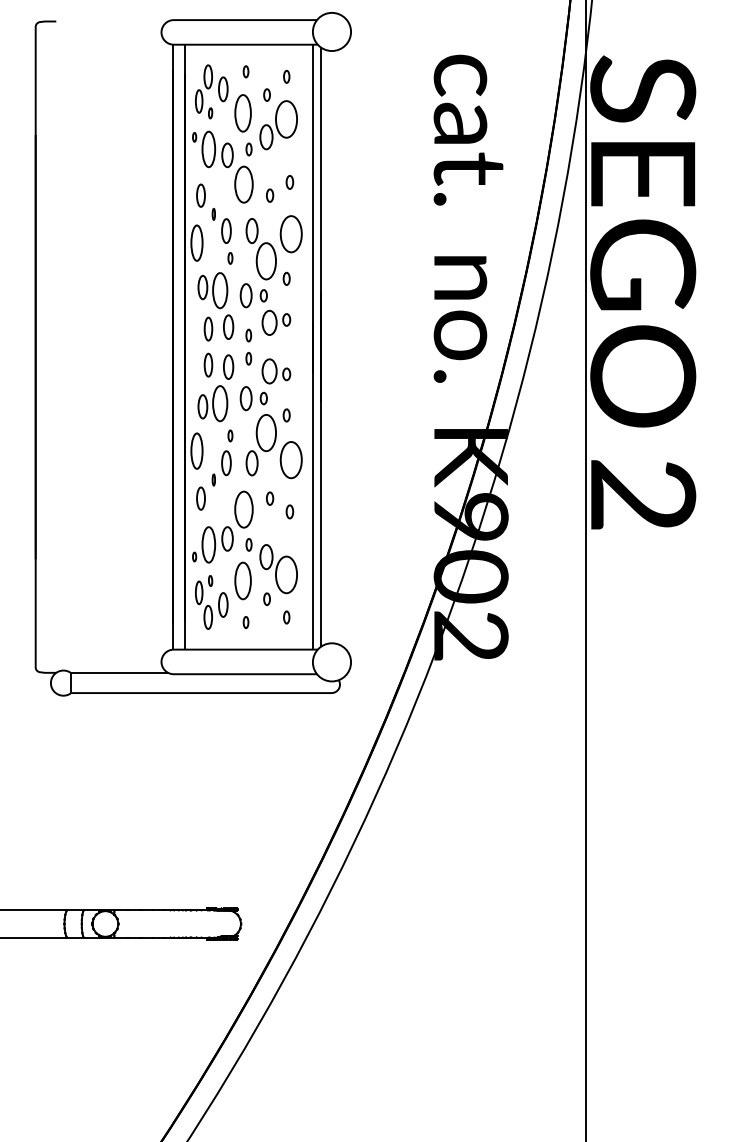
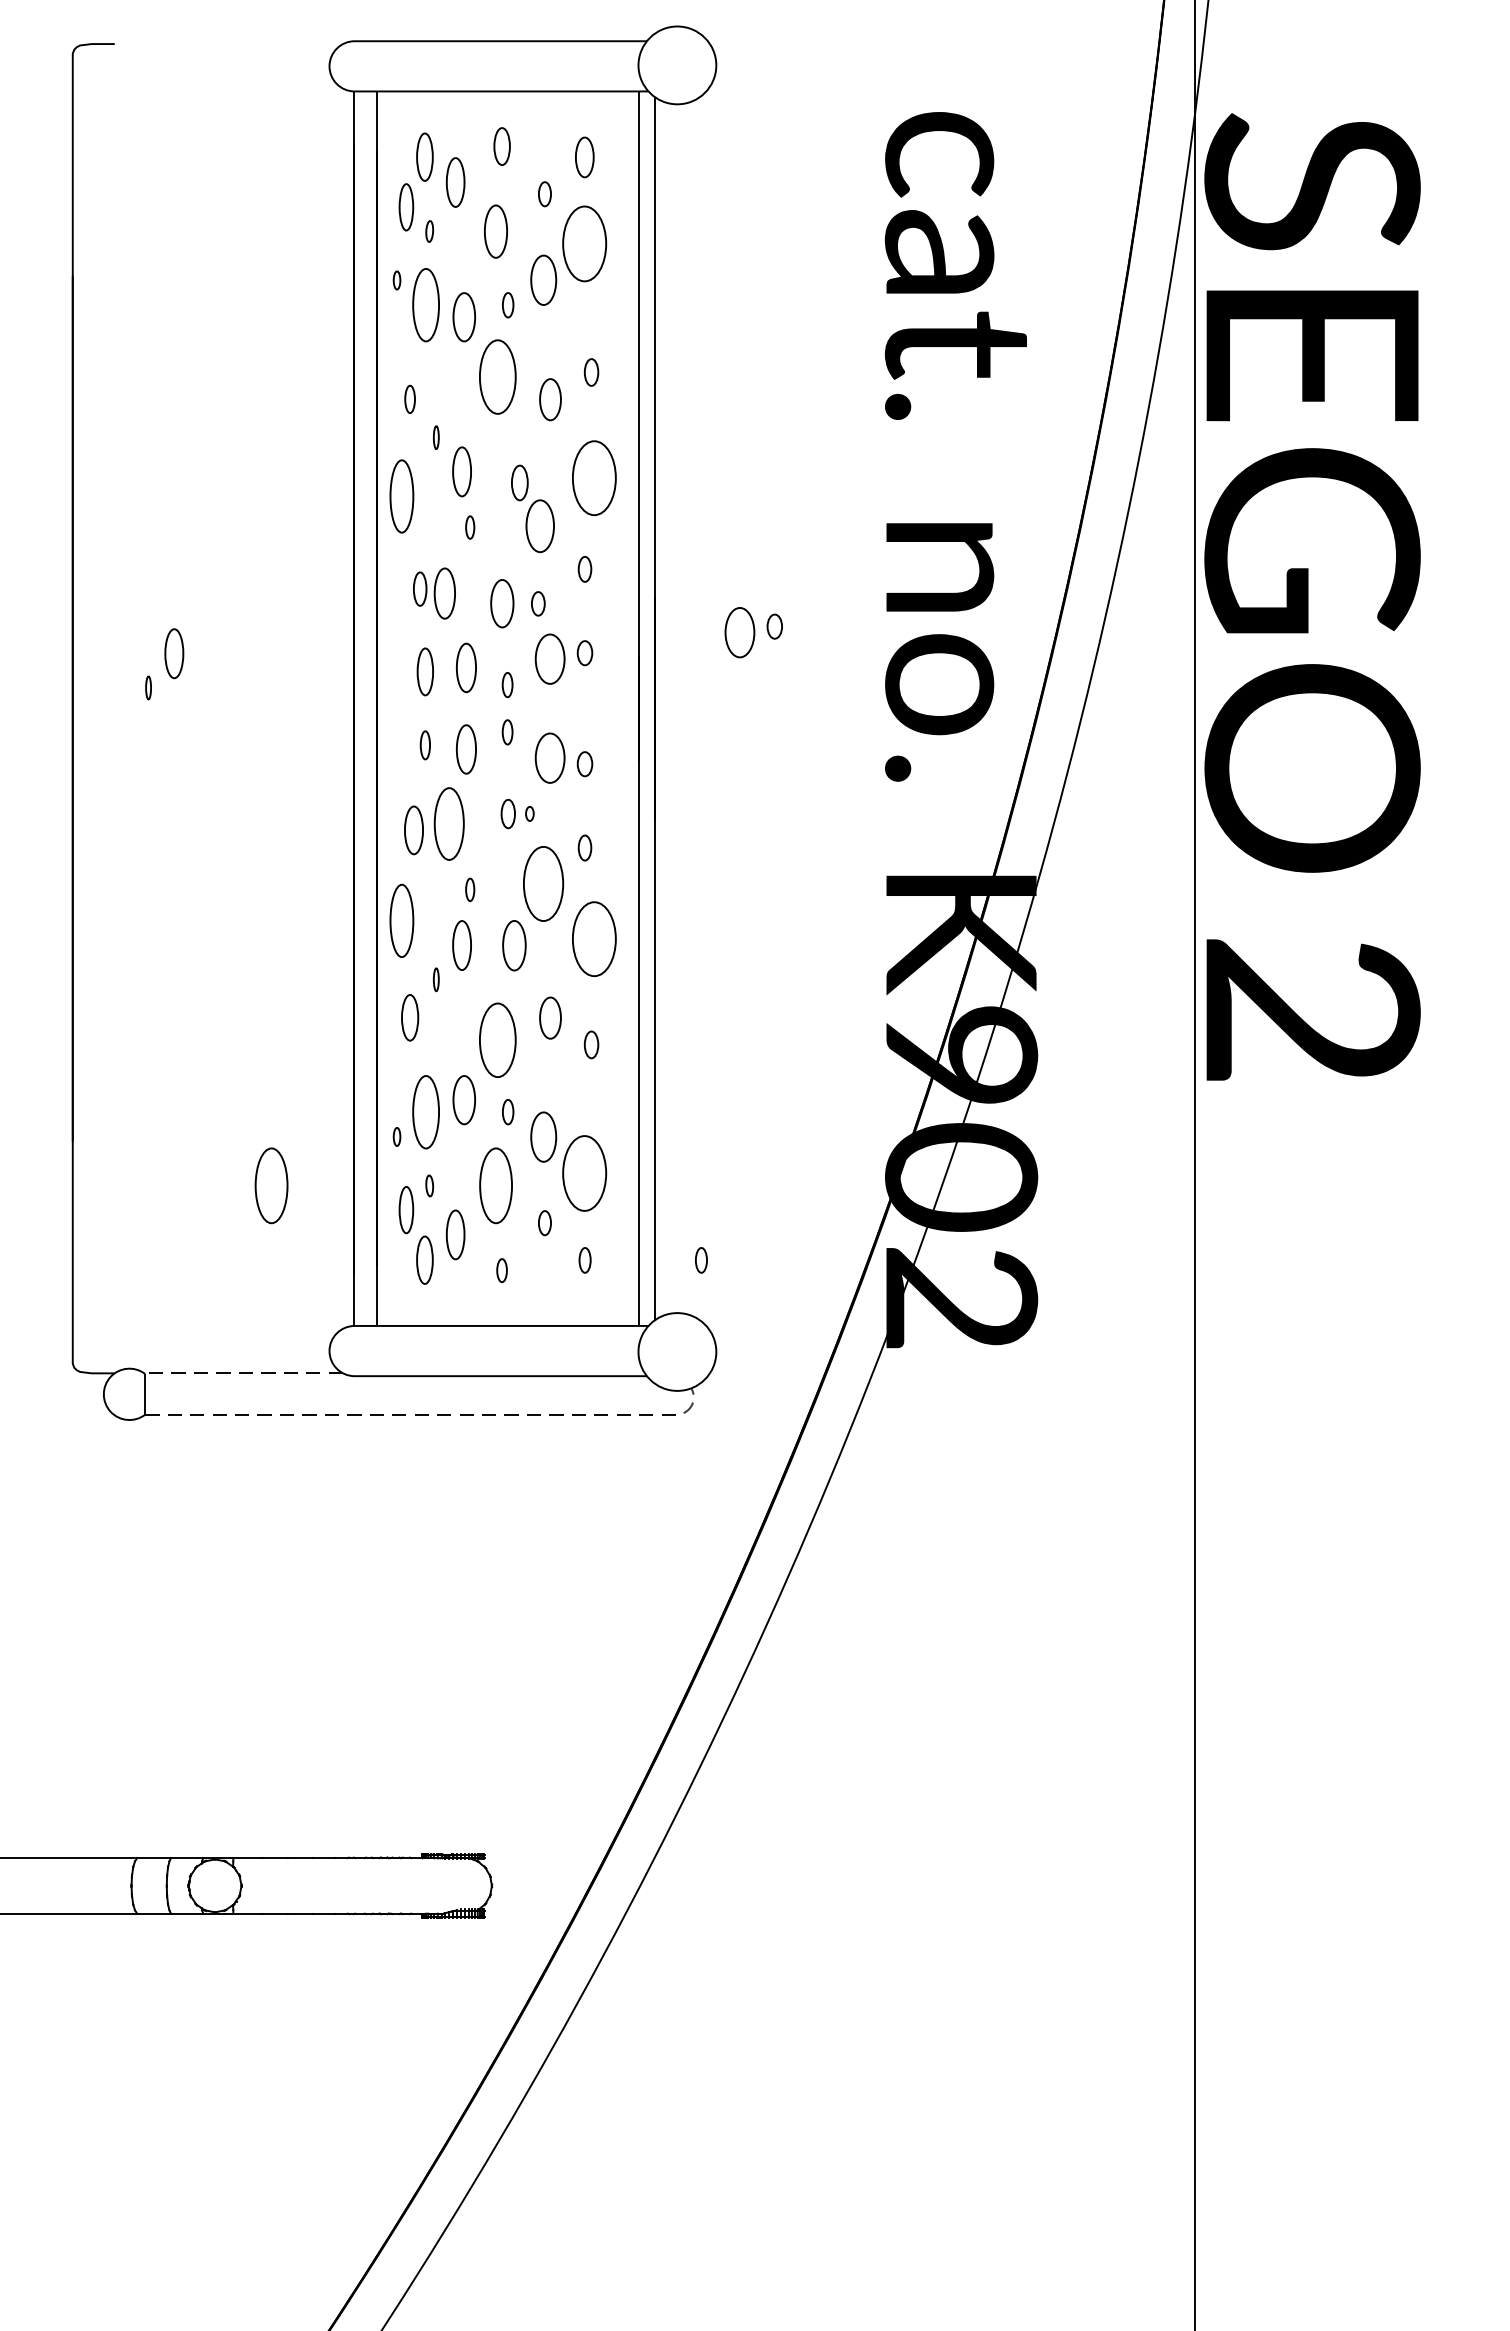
part: (245, 71) -> (500, 146), size x1.6
part: (286, 76) -> (584, 156), size x1.6
part: (242, 113) -> (494, 231), size x0.7
part: (200, 195) -> (409, 399), size x0.6
part: (270, 195) -> (551, 399), size x1.6
part: (260, 249) -> (531, 509), size x0.7
part: (212, 290) -> (433, 593), size x0.7
part: (369, 309) -> (753, 631), added
part: (80, 325) -> (164, 664), added
part: (208, 364) -> (425, 744), size x0.6
part: (253, 398) -> (517, 813), size x0.6
part: (270, 498) -> (551, 1017), size x1.6
part: (132, 580) -> (270, 1184), added
part: (343, 617) -> (700, 1260), added
line: (119, 672) -> (243, 1372), solid -> dashed
line: (217, 693) -> (443, 1415), solid -> dashed

